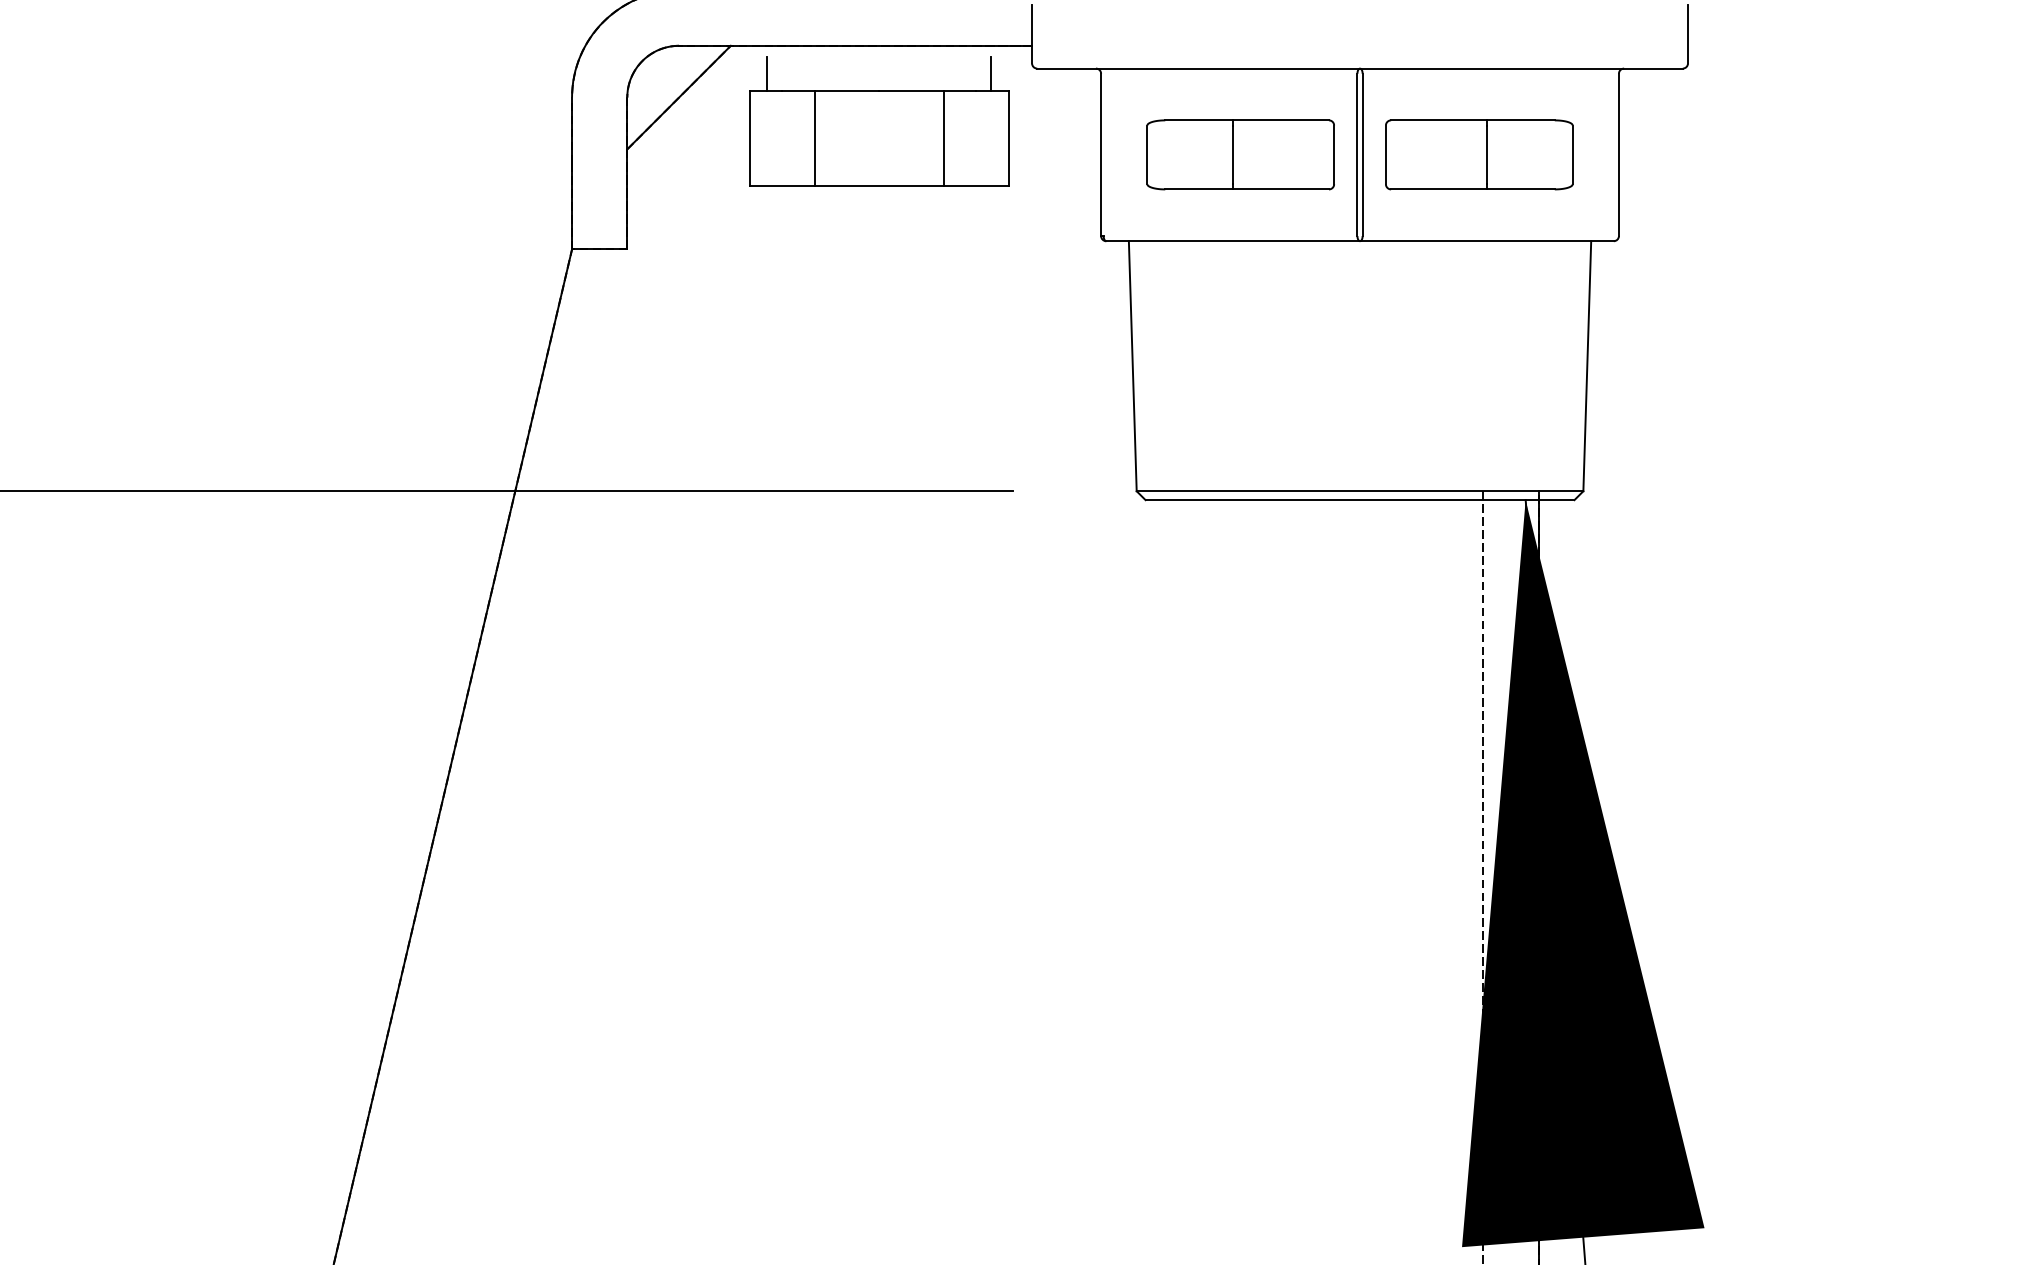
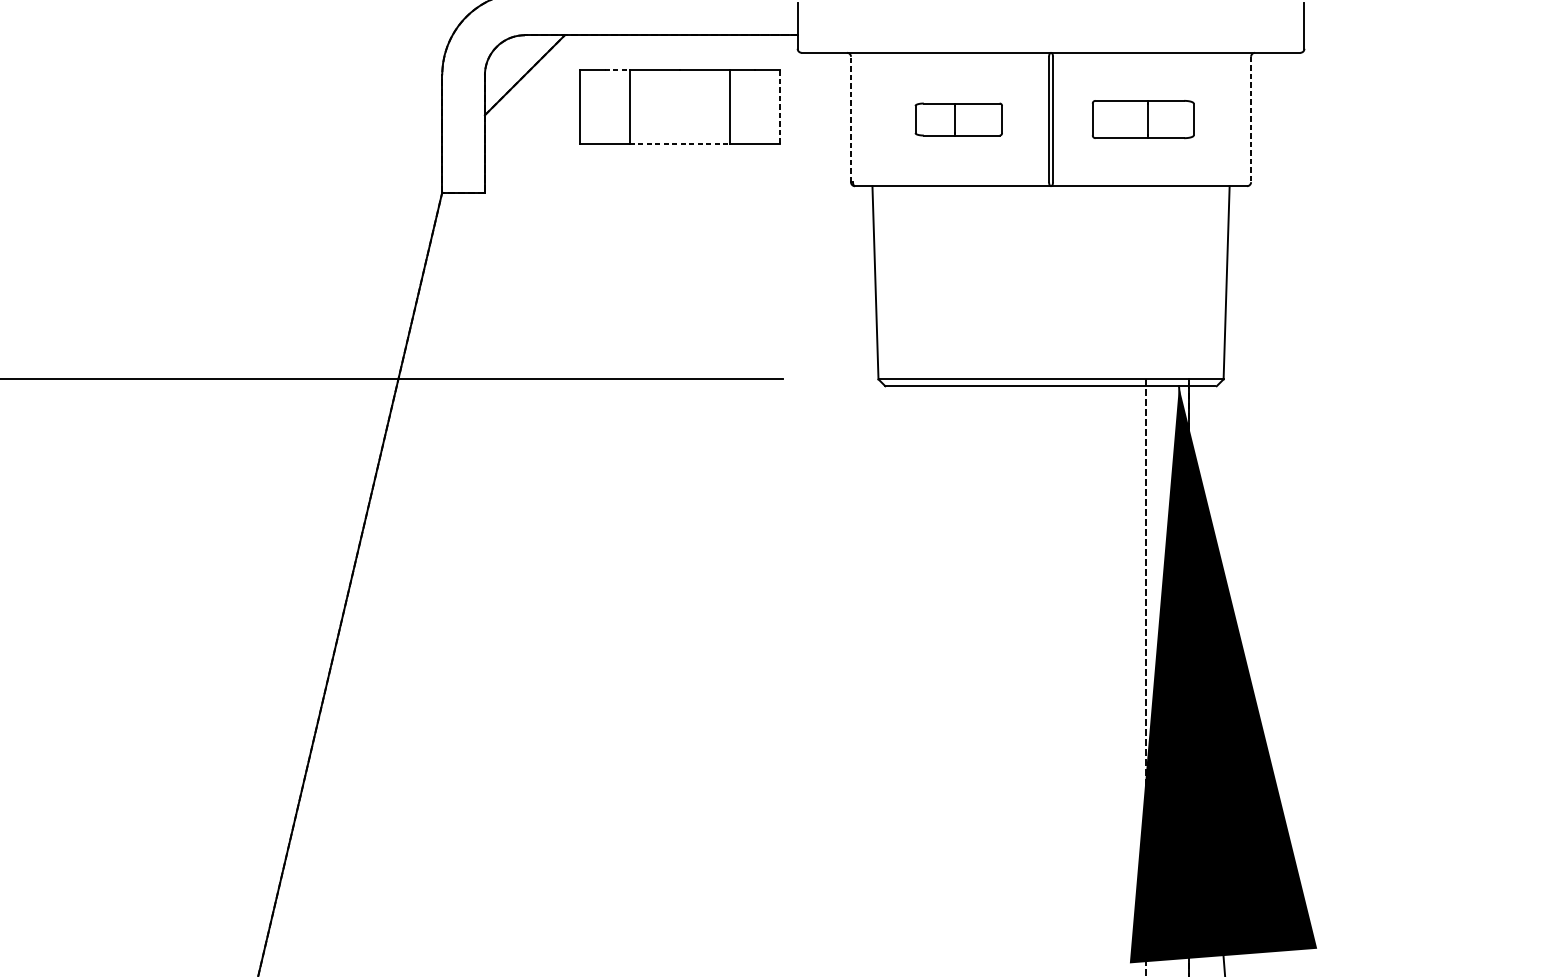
line: (767, 73) -> (593, 56), removed
line: (991, 73) -> (766, 56), removed
line: (798, 91) -> (617, 70), solid -> dashed
line: (1008, 138) -> (779, 106), solid -> dashed
line: (1101, 154) -> (851, 119), solid -> dashed
part: (1240, 154) -> (958, 119), size x0.6
part: (1479, 154) -> (1143, 119), size x0.7
line: (1618, 155) -> (1250, 119), solid -> dashed
line: (879, 185) -> (679, 143), solid -> dashed

